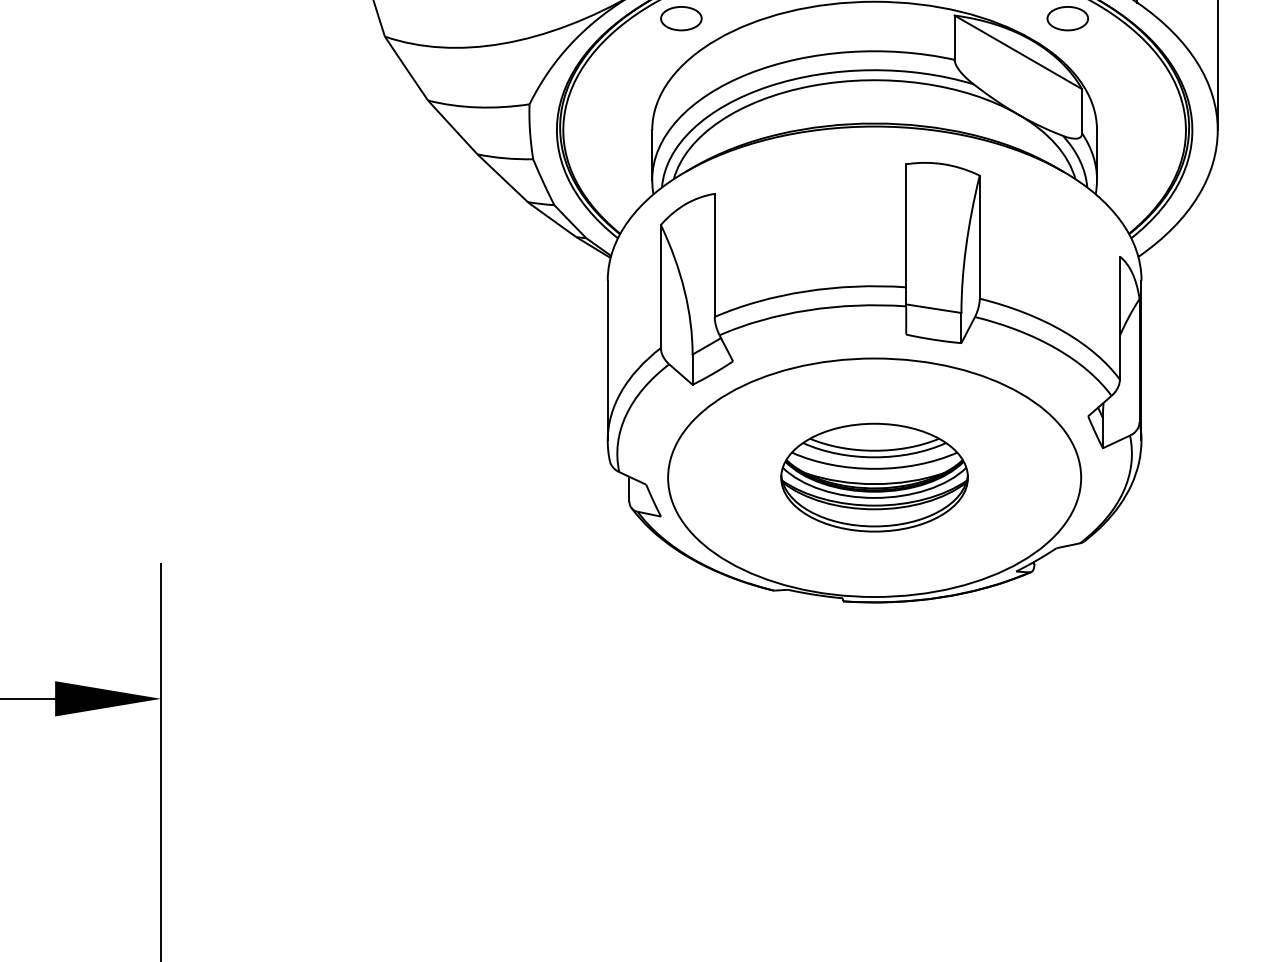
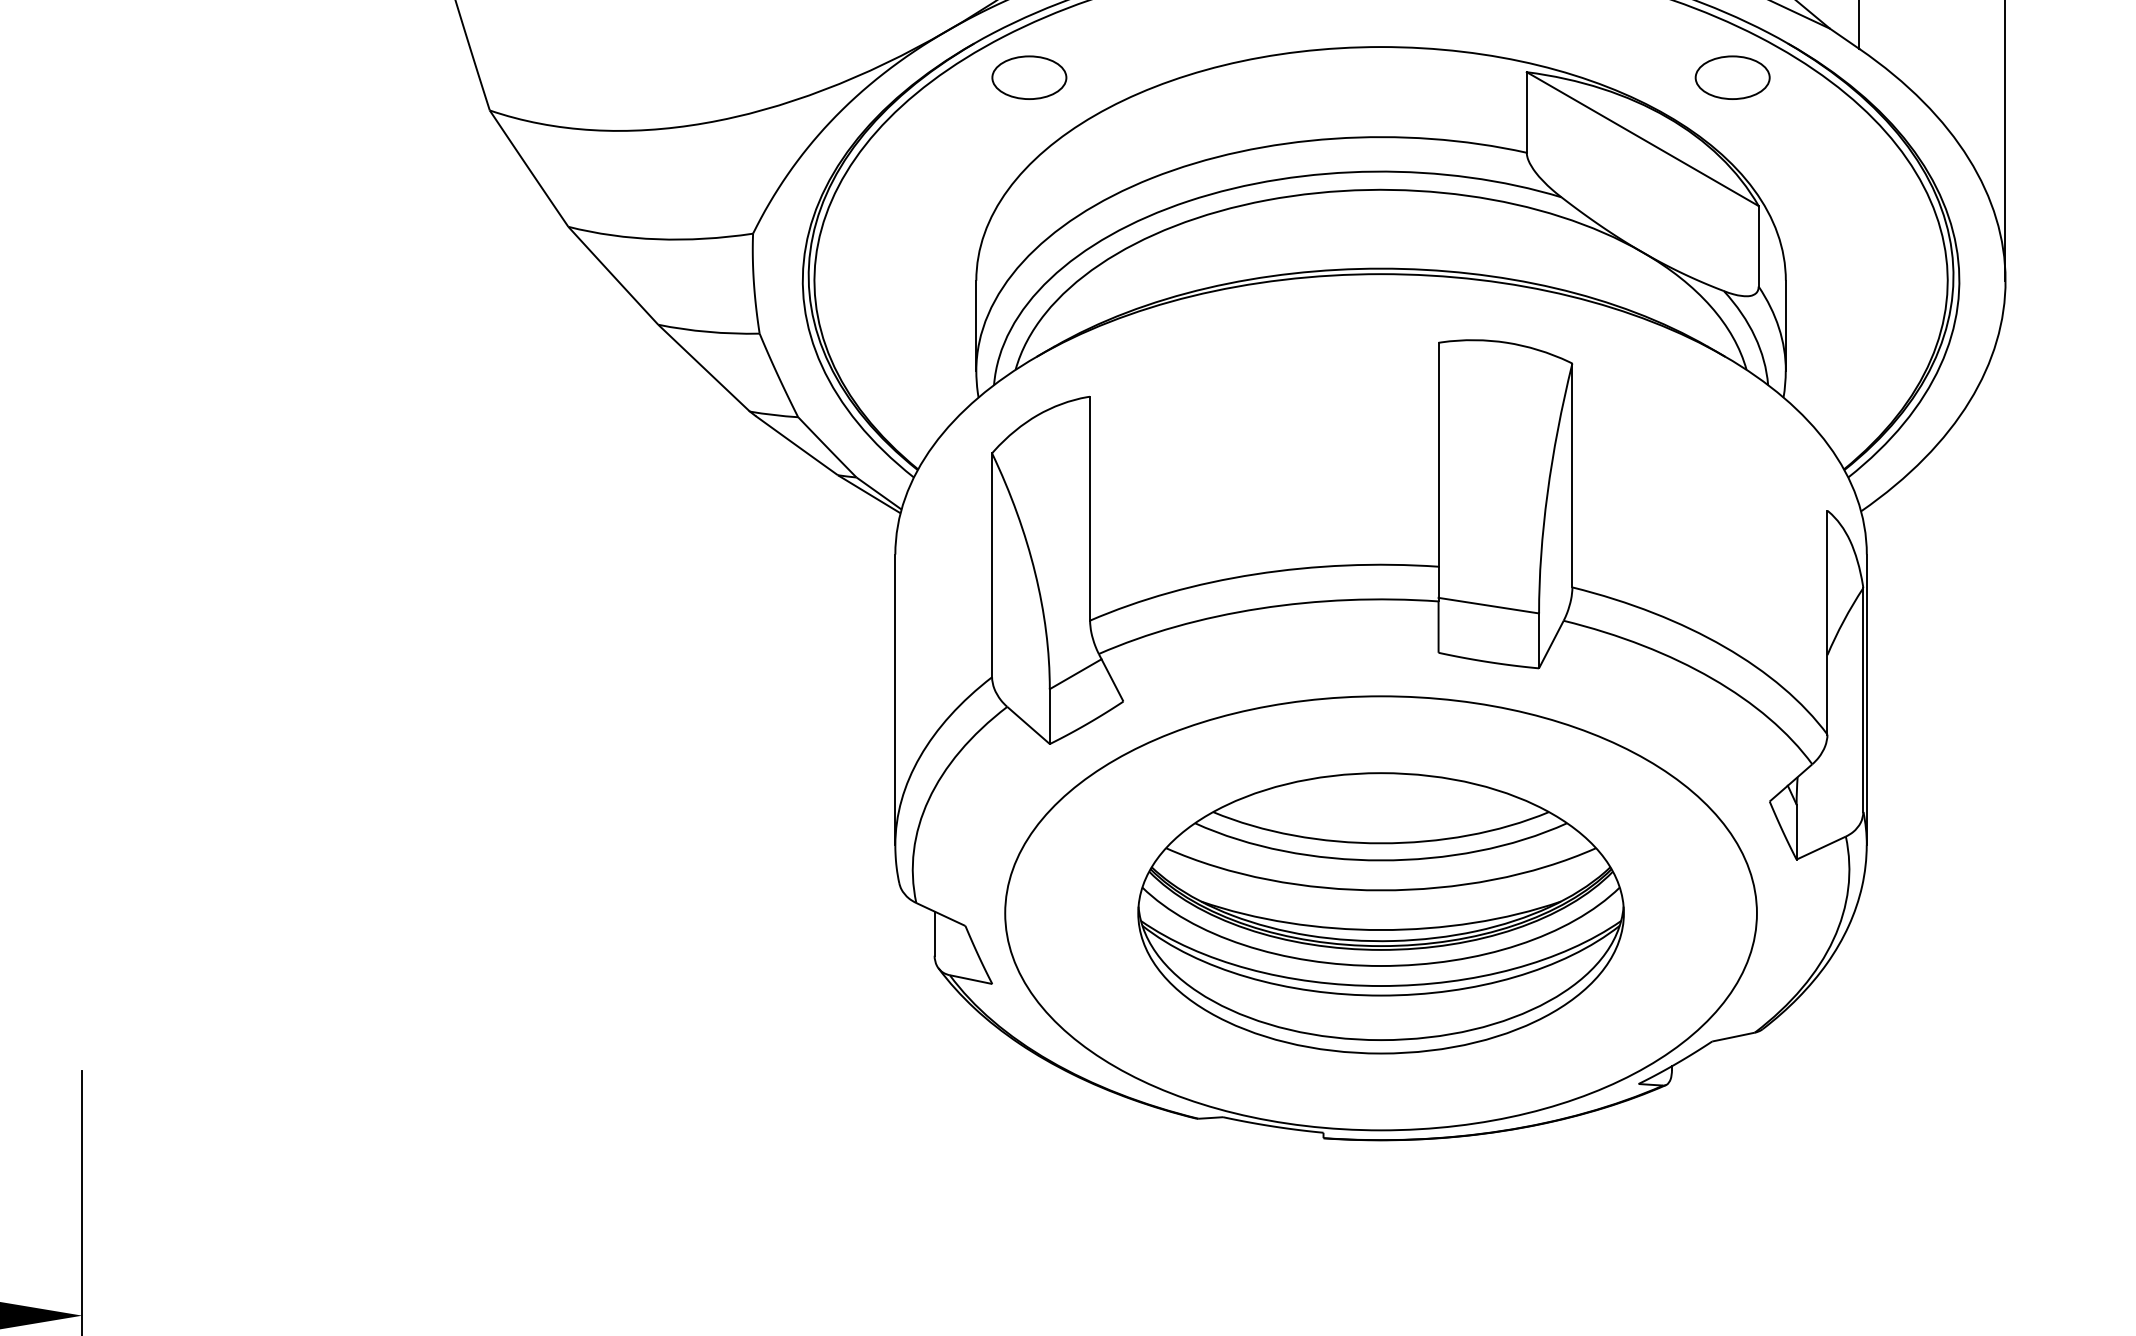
part: (874, 477) -> (1380, 912), size x1.43

